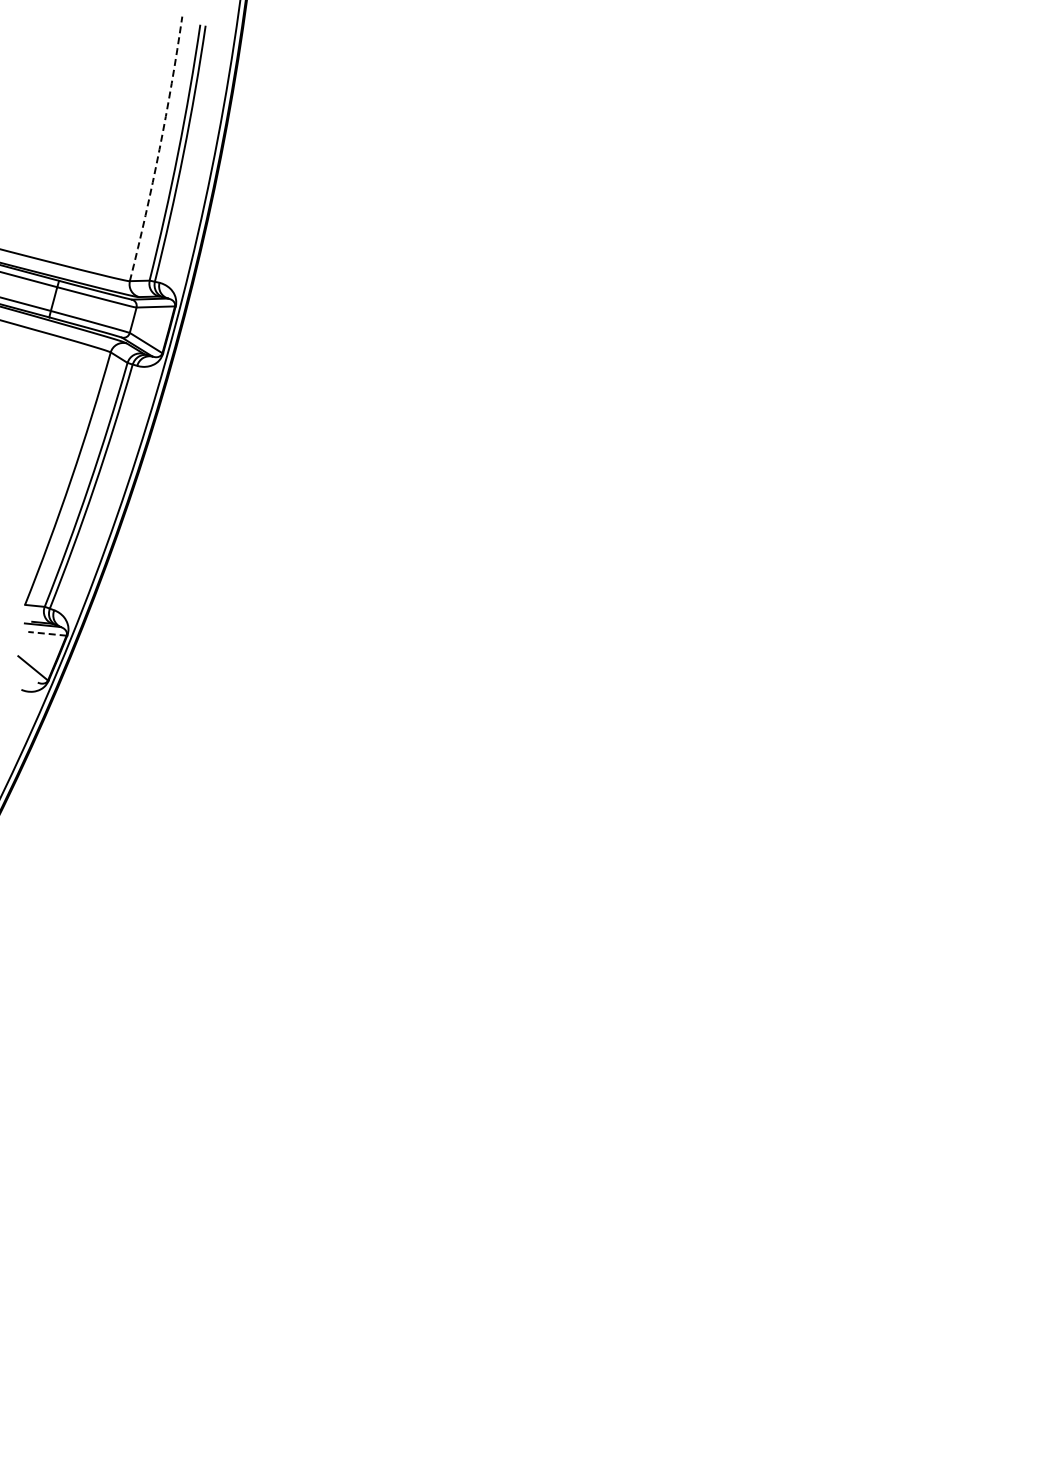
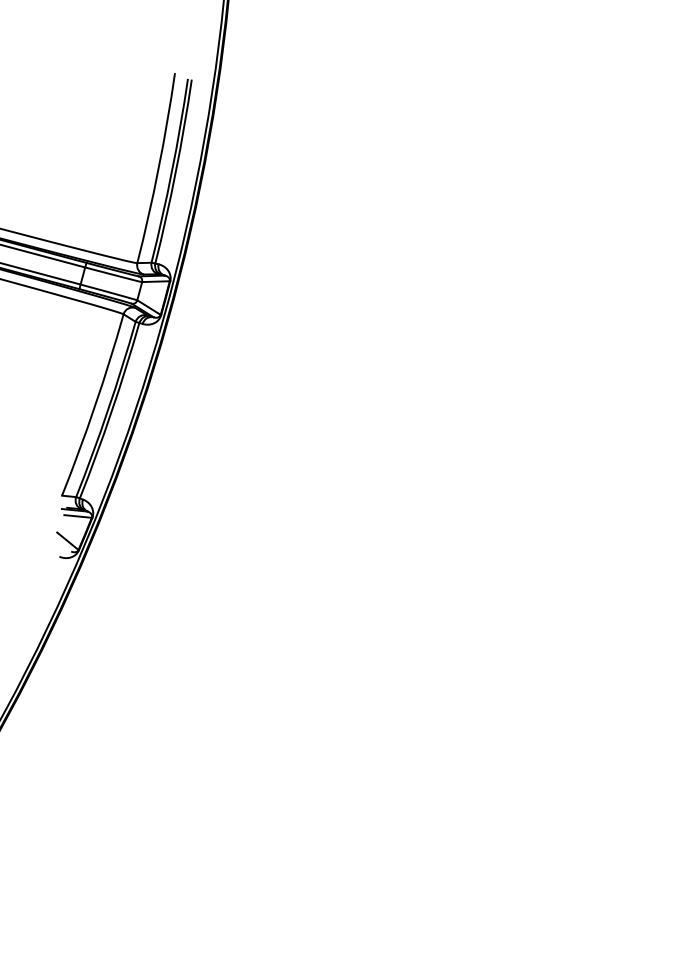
arc: (159, 149) -> (158, 168), dashed -> solid
line: (46, 633) -> (77, 516), dashed -> solid

